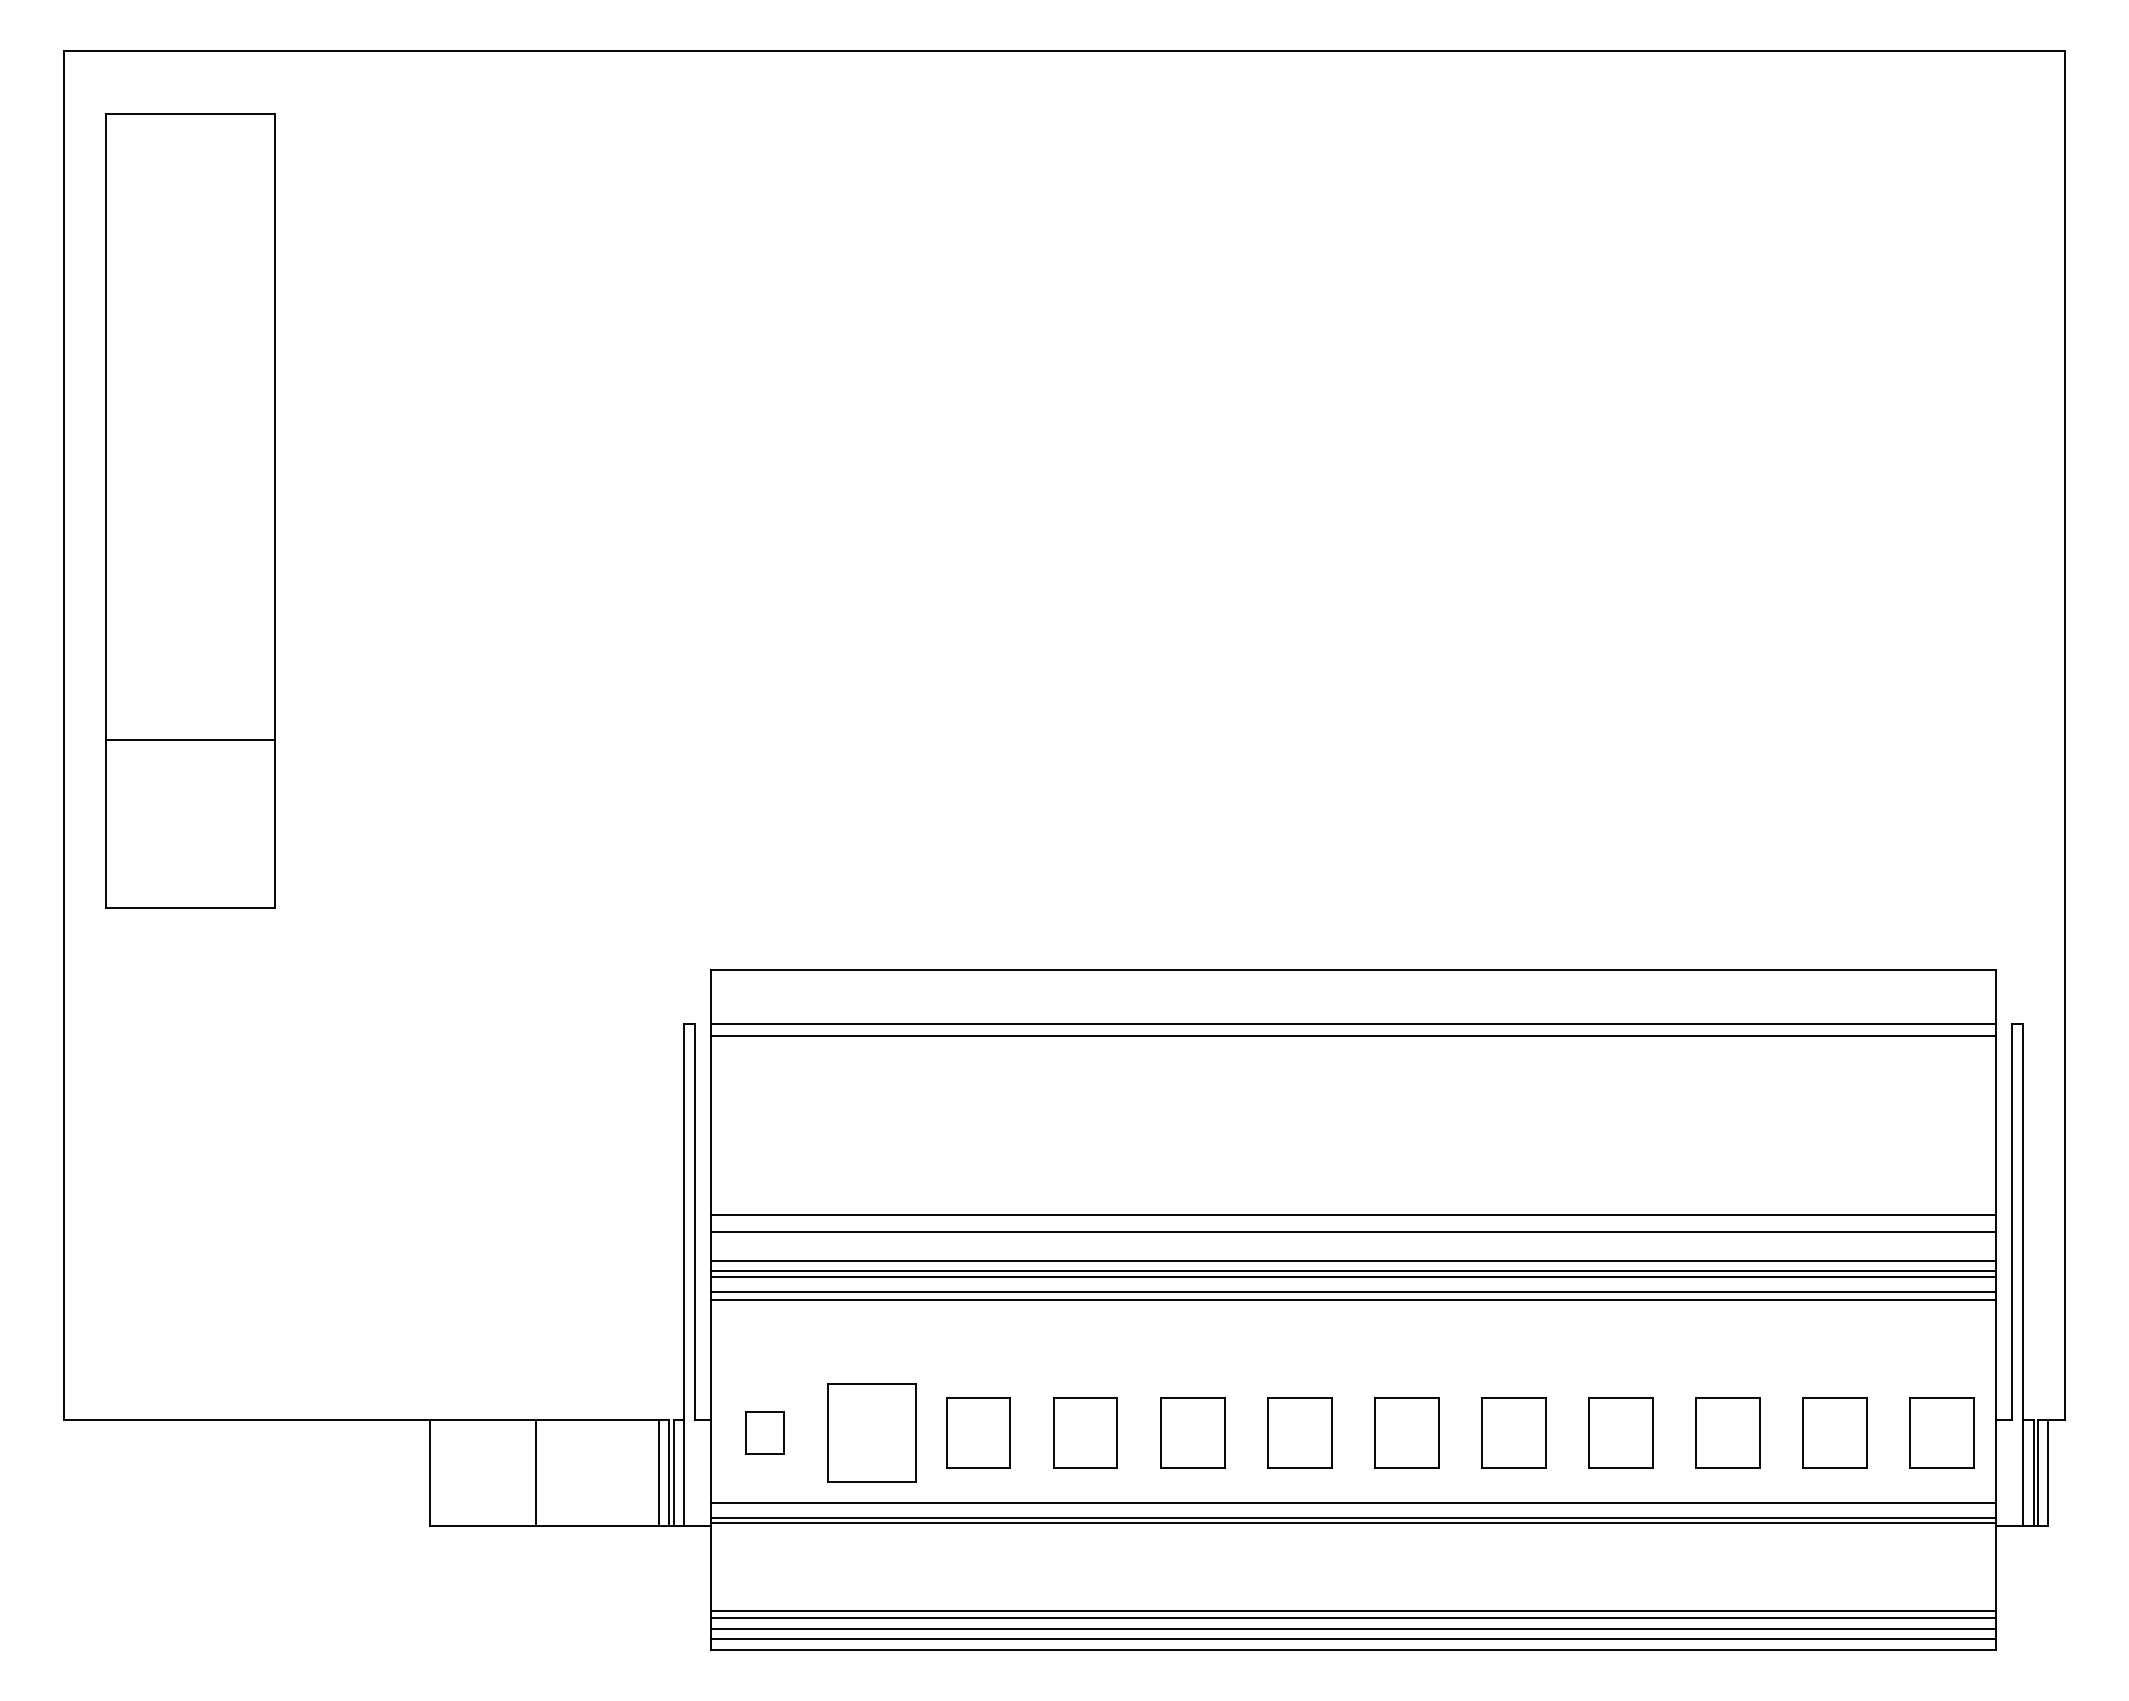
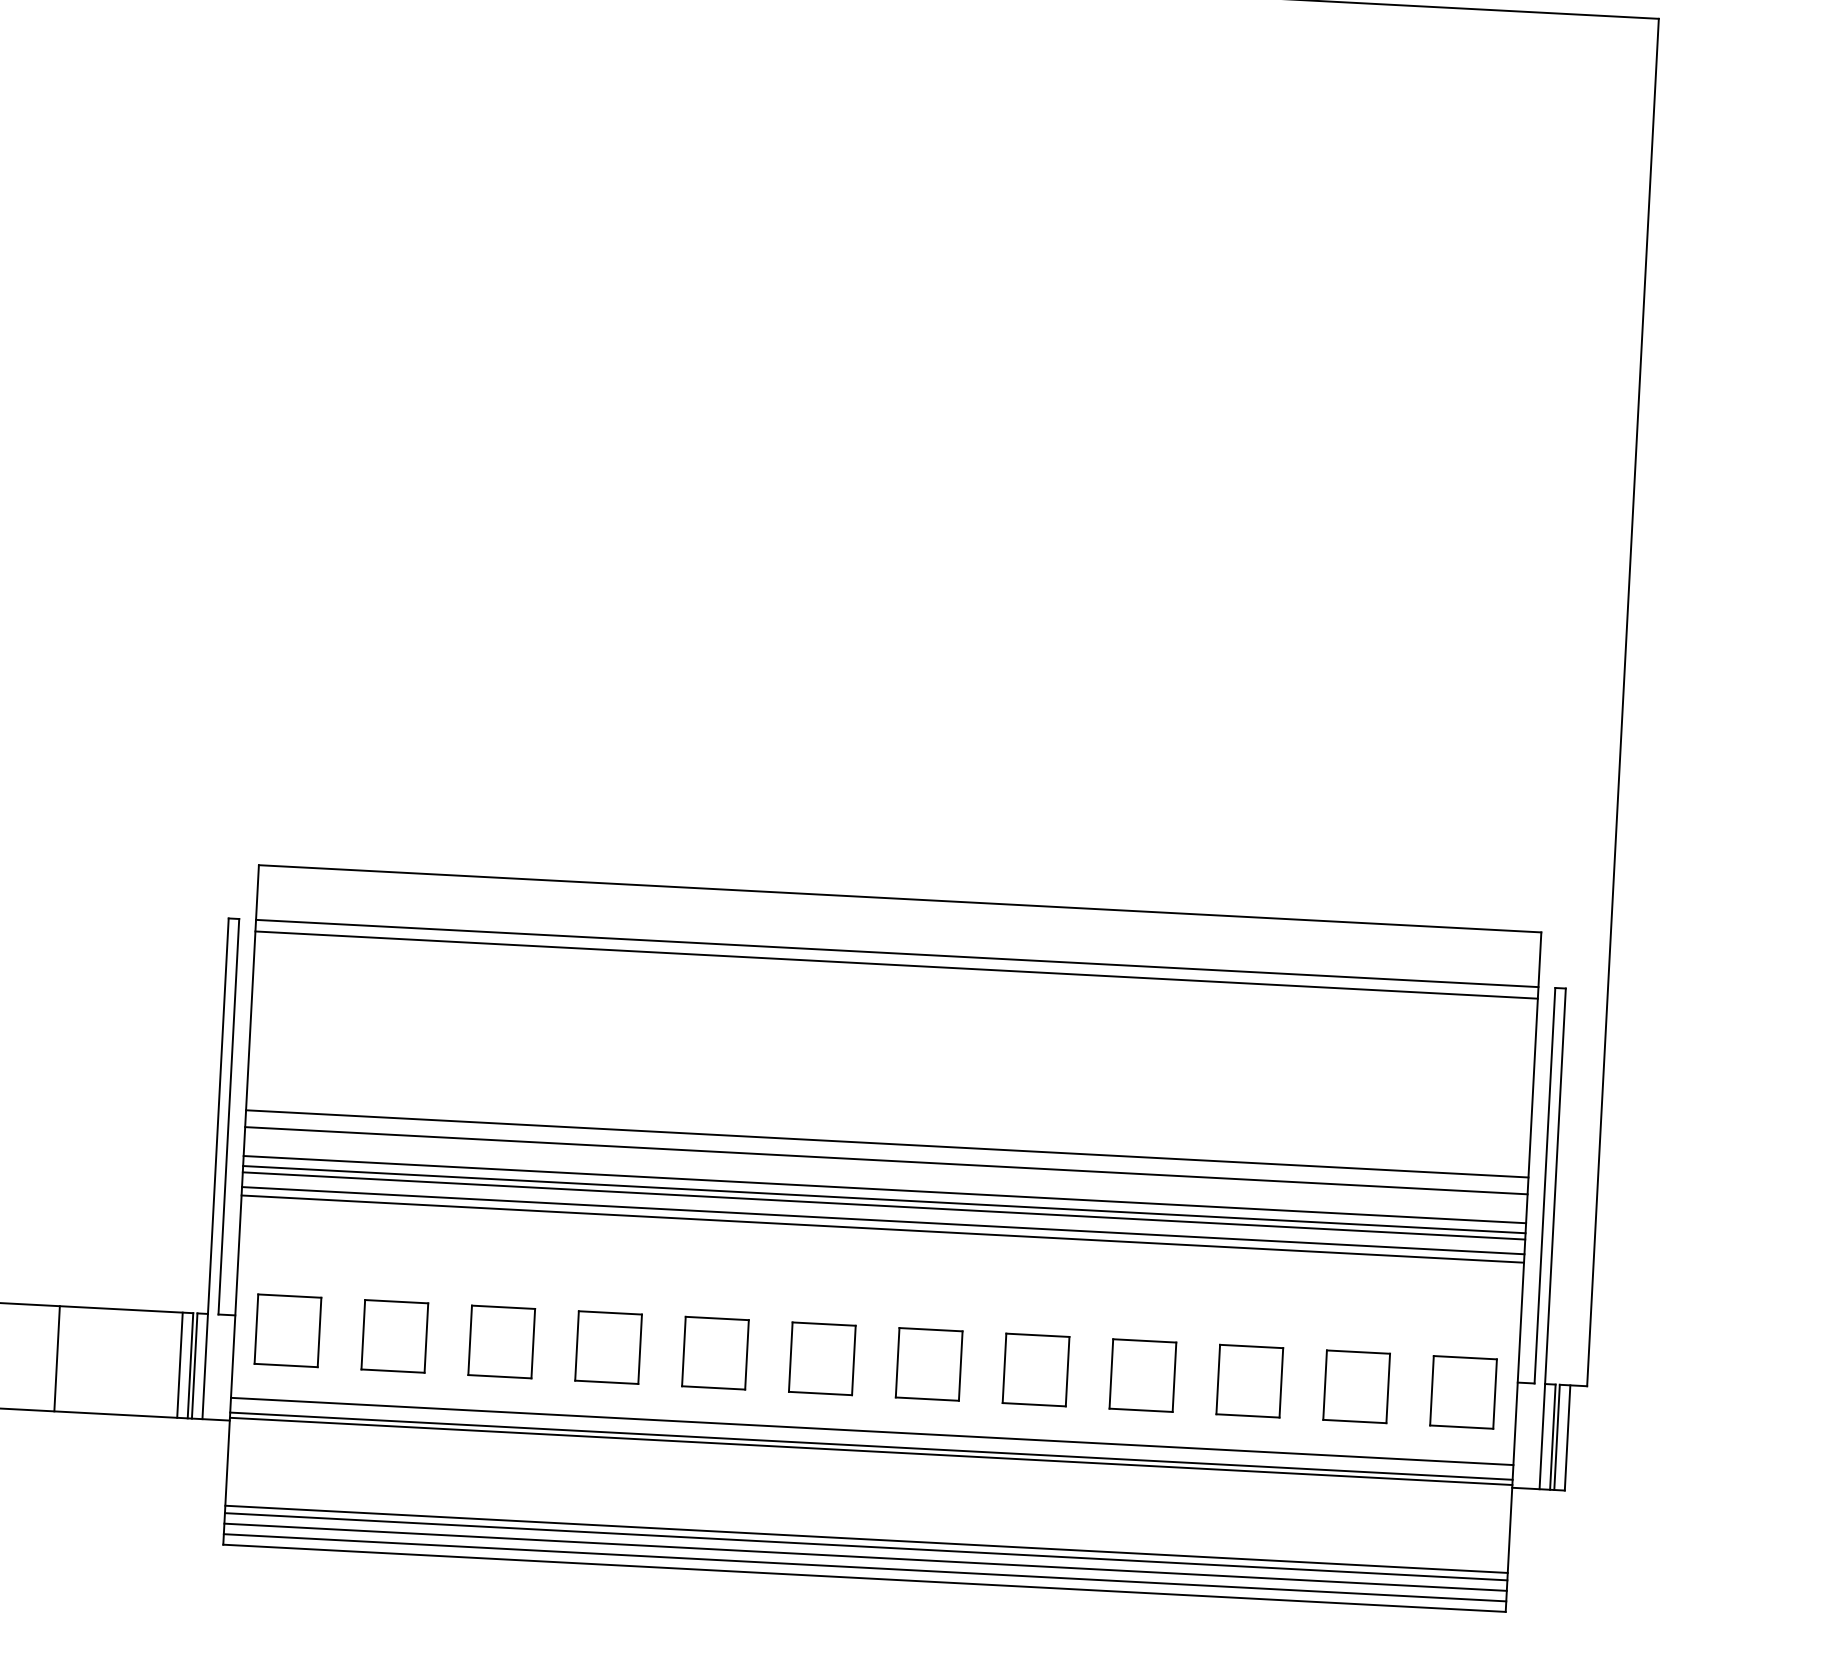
part: (764, 1432) -> (287, 1330), size x1.67
part: (871, 1432) -> (394, 1335), size x0.71

